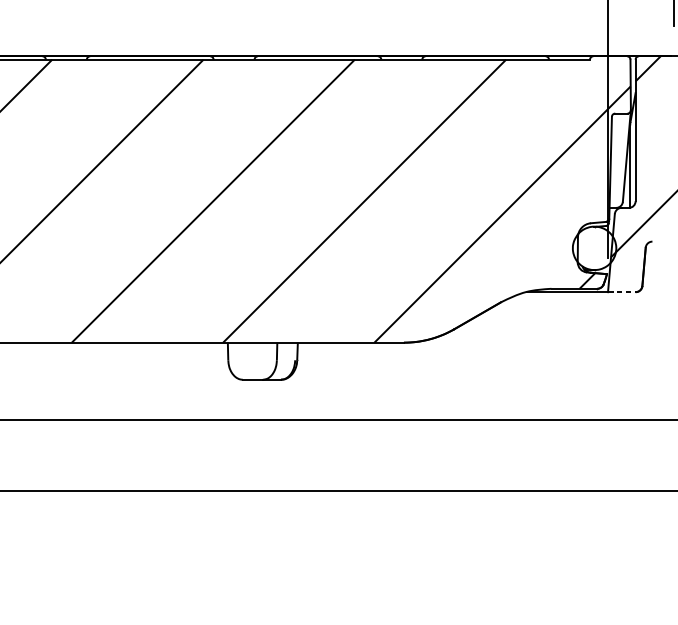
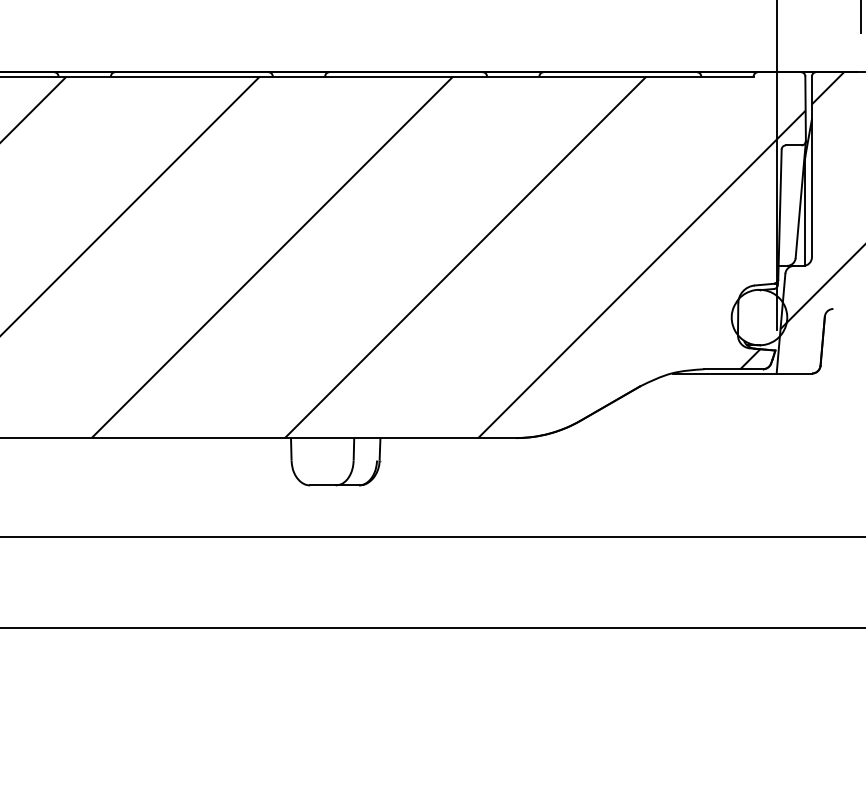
line: (621, 292) -> (794, 373), dashed -> solid

